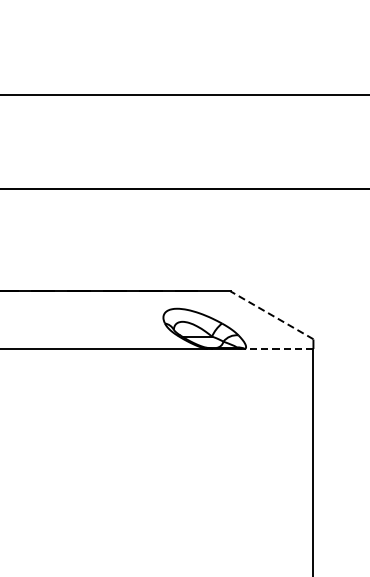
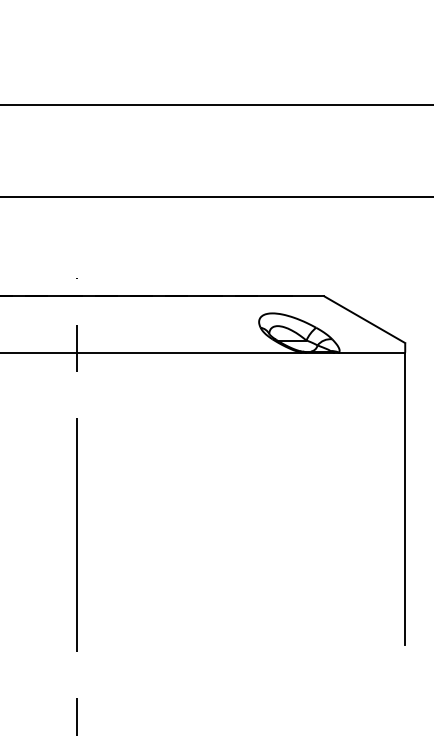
line: (271, 315) -> (364, 319), dashed -> solid
line: (278, 348) -> (371, 352), dashed -> solid

